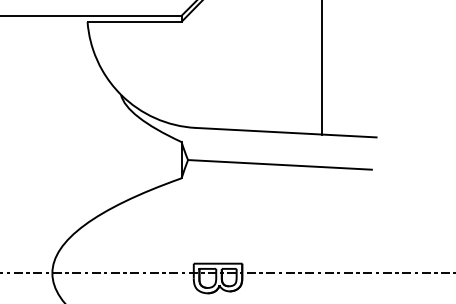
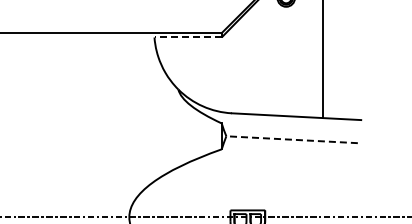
line: (135, 21) -> (188, 37), solid -> dashed
line: (280, 164) -> (292, 139), solid -> dashed

